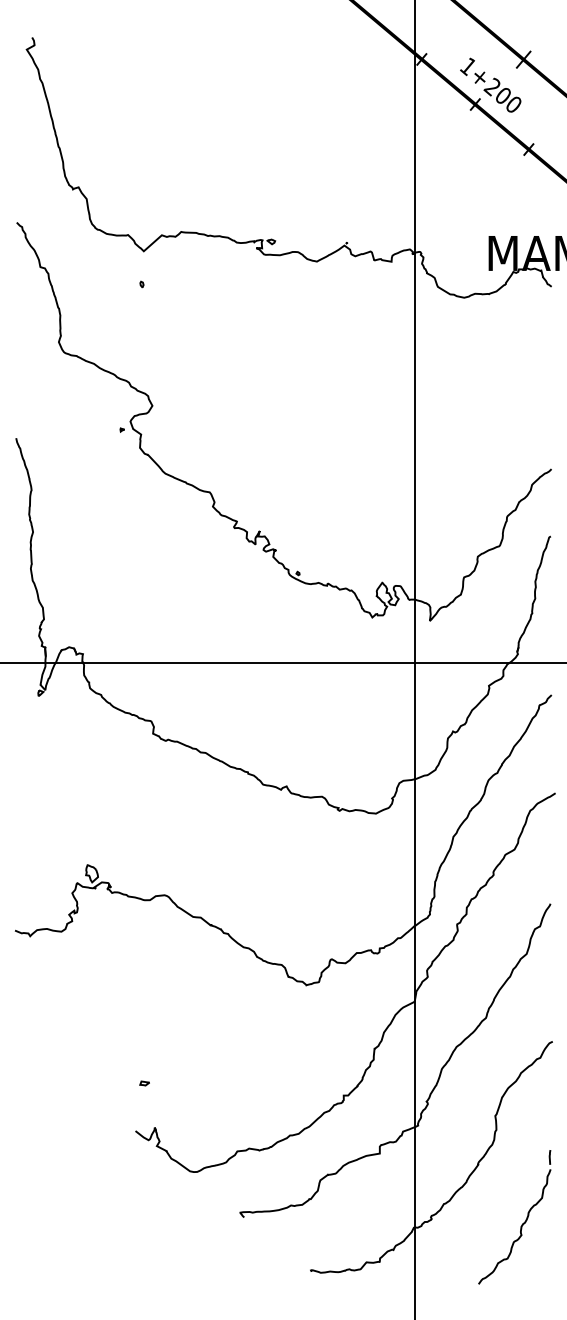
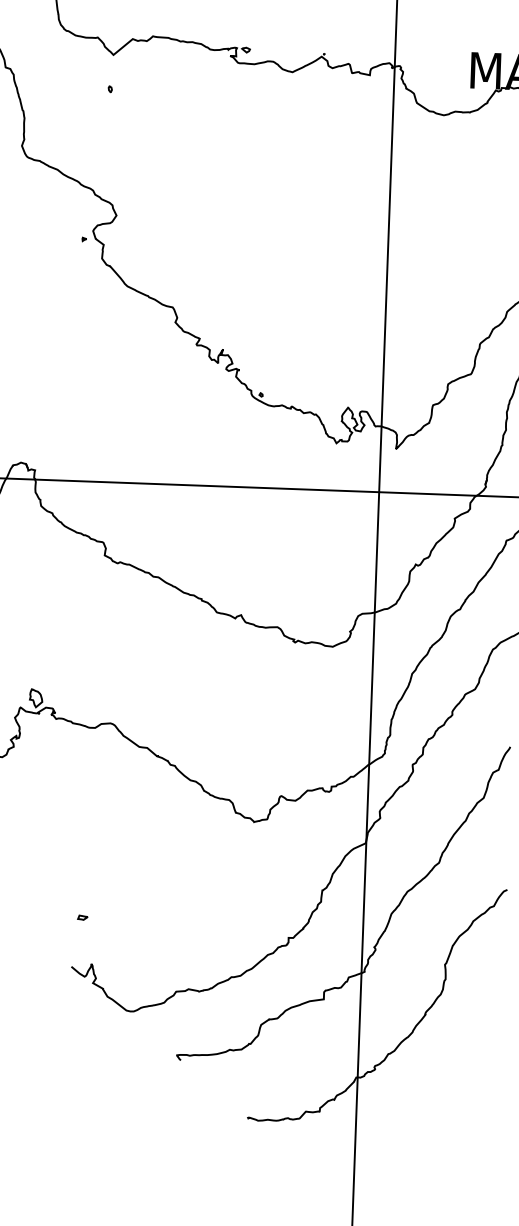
part: (521, 1224) -> (468, 1078), removed

